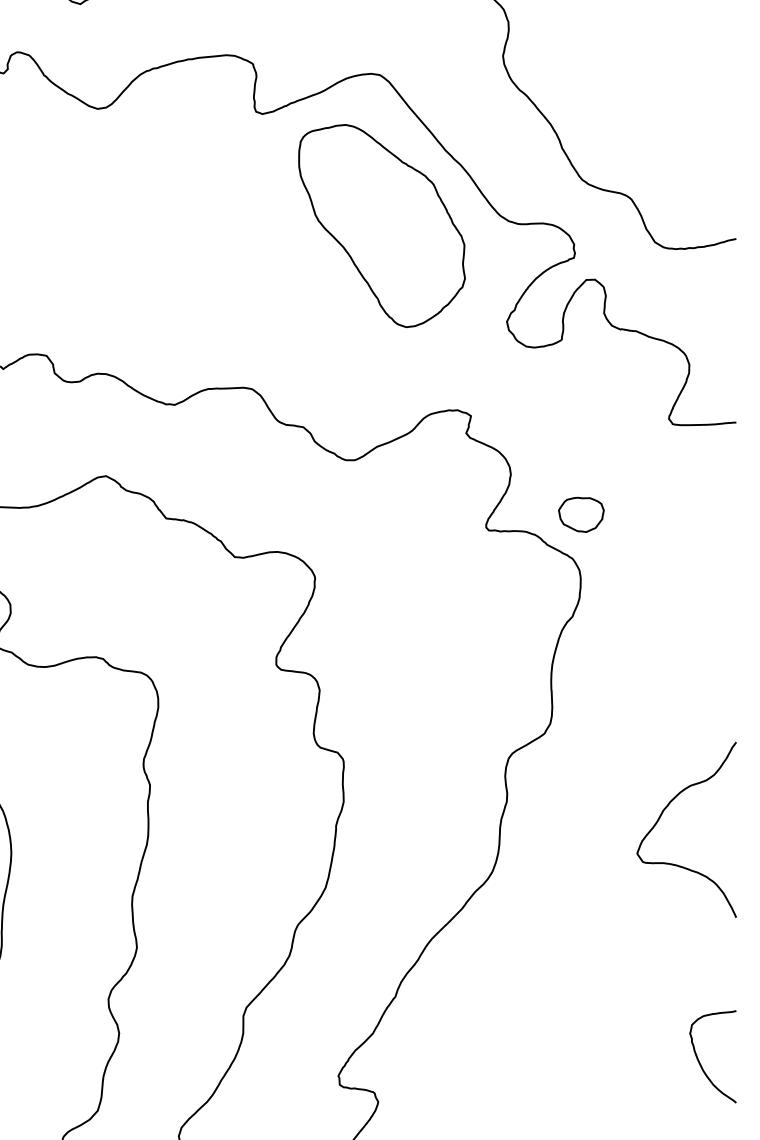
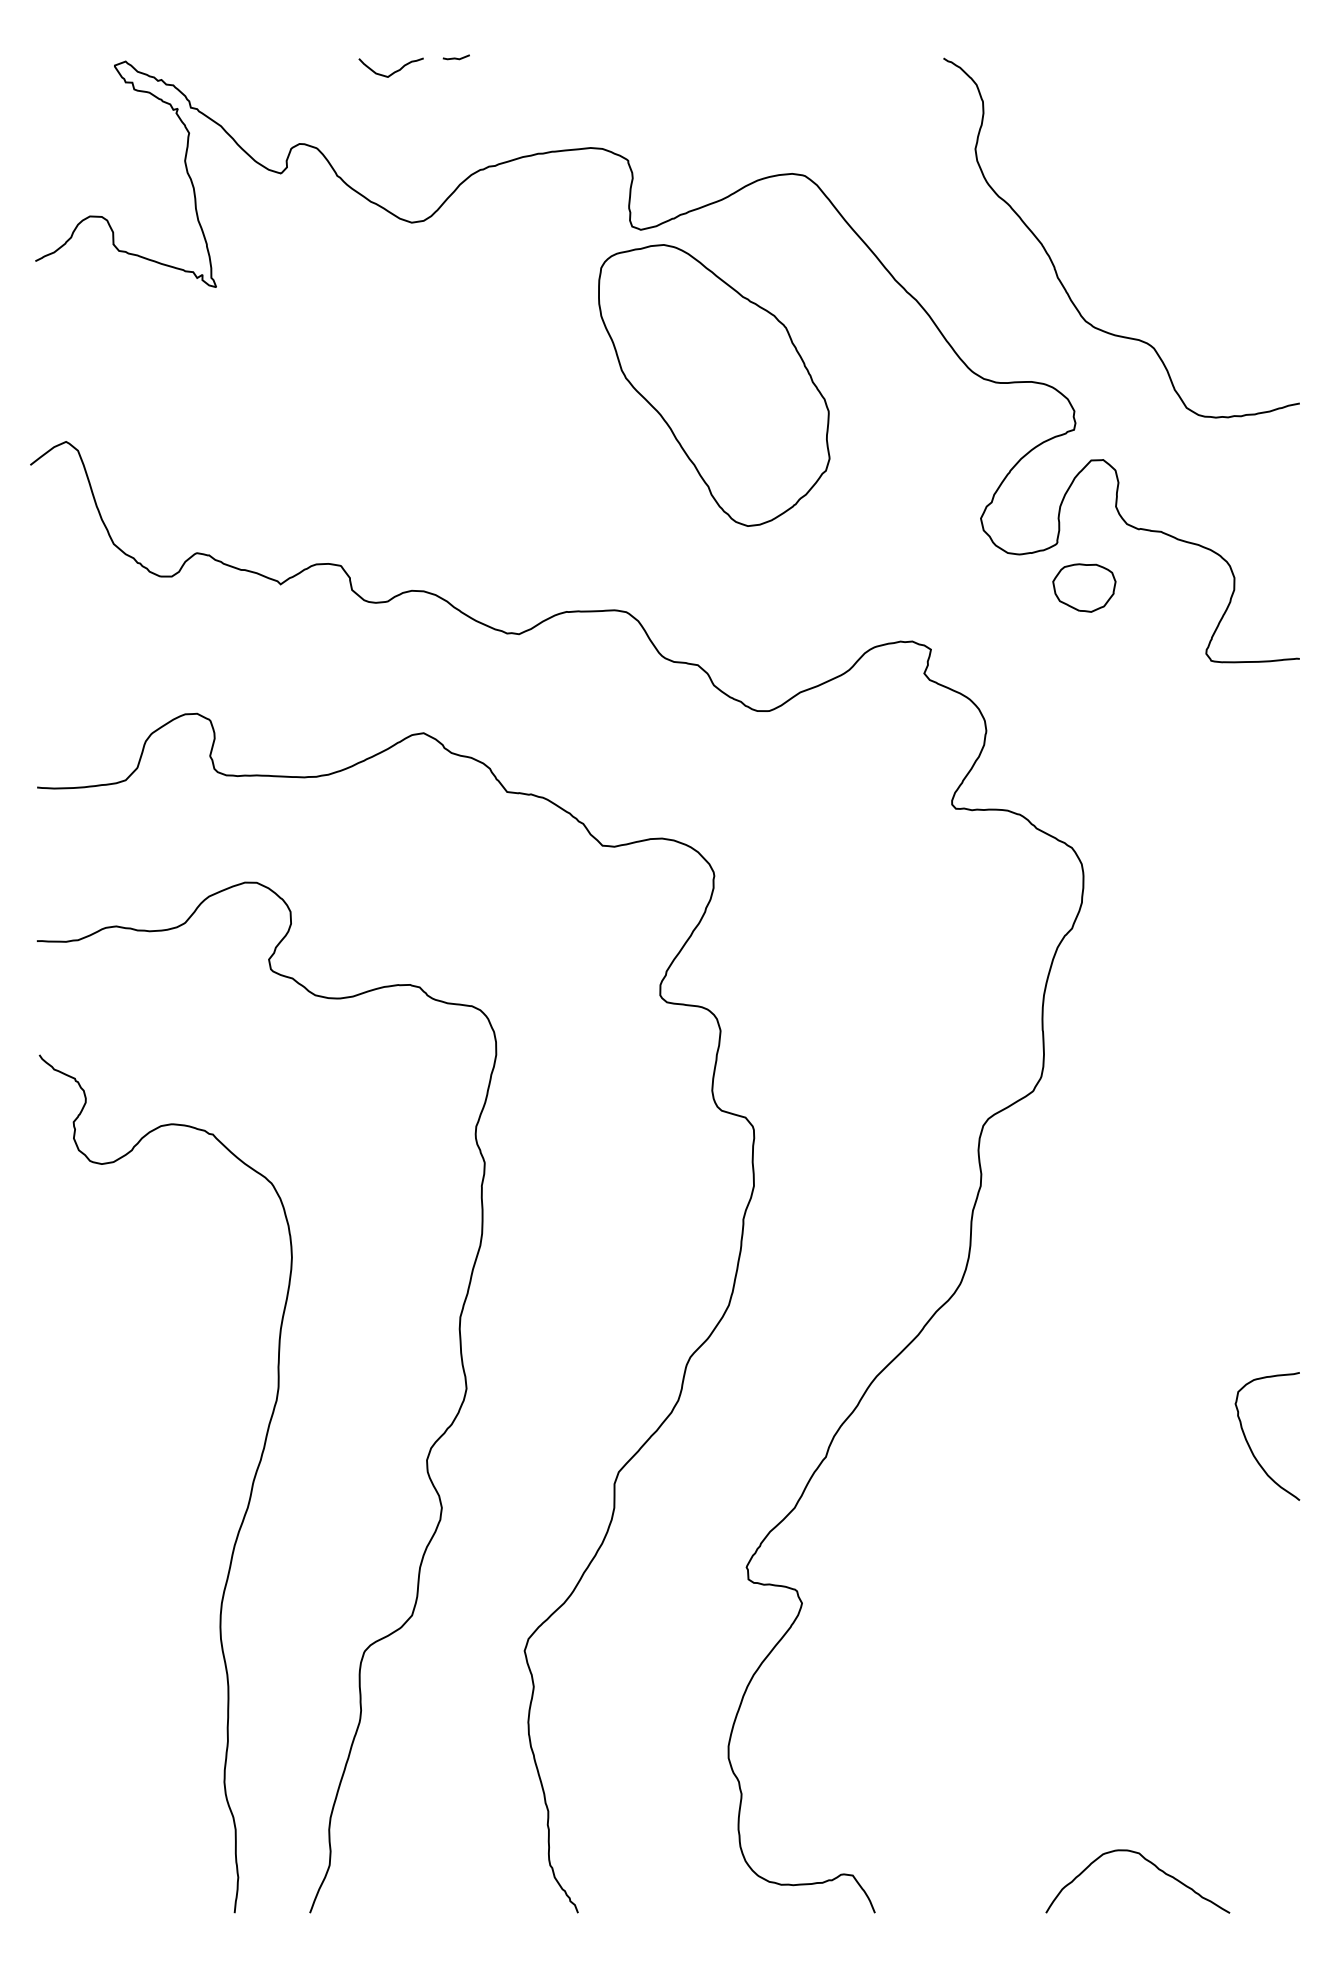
part: (382, 226) -> (714, 385), moved
part: (581, 514) -> (1084, 587), moved
curve: (662, 813) -> (1197, 1202), removed
curve: (700, 1062) -> (1249, 1444), moved

